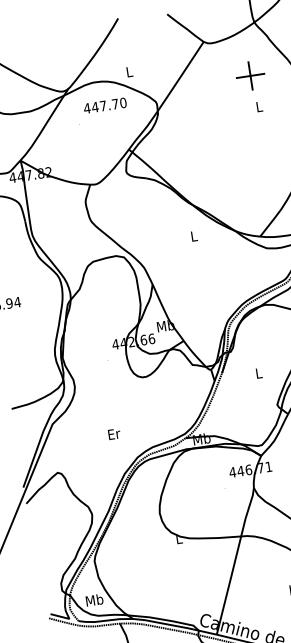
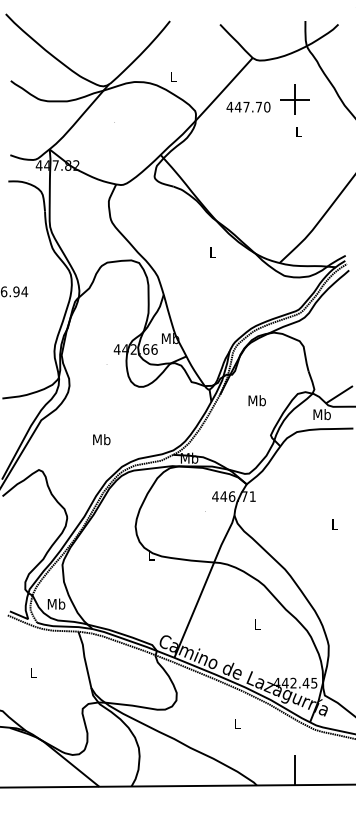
text: (105, 105) -> (248, 106), moved
text: (258, 373) -> (256, 400), L -> Mb
text: (113, 433) -> (101, 439), Er -> Mb

